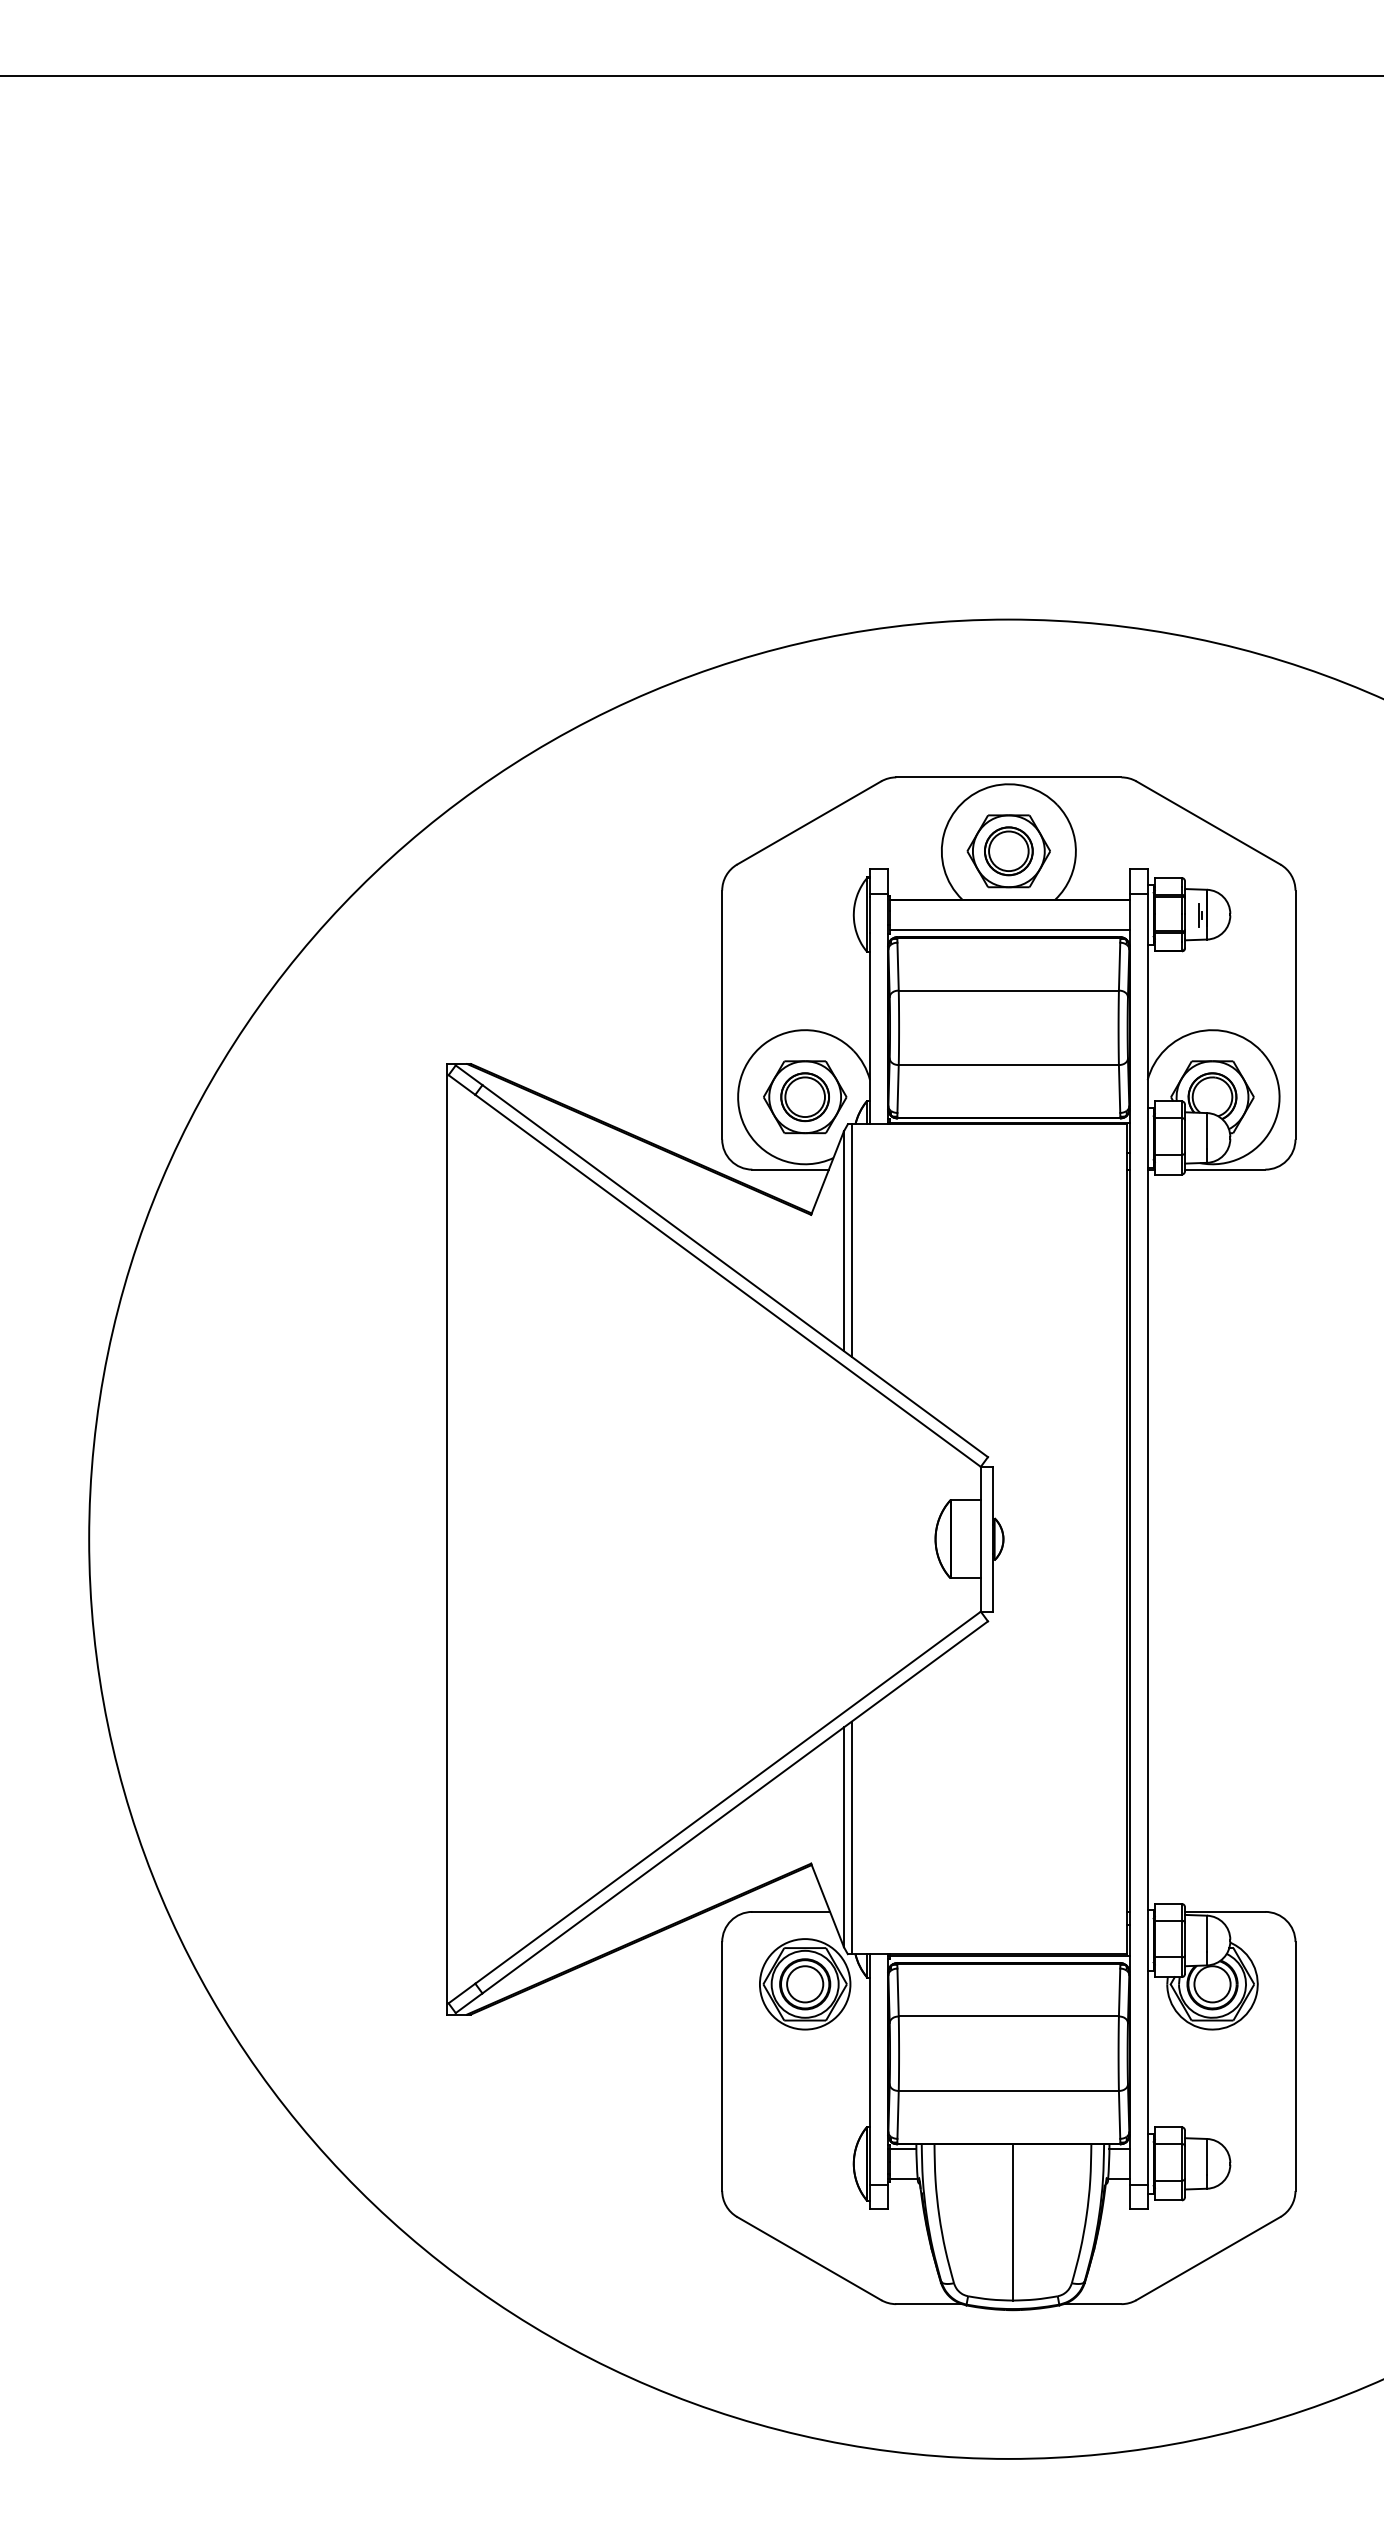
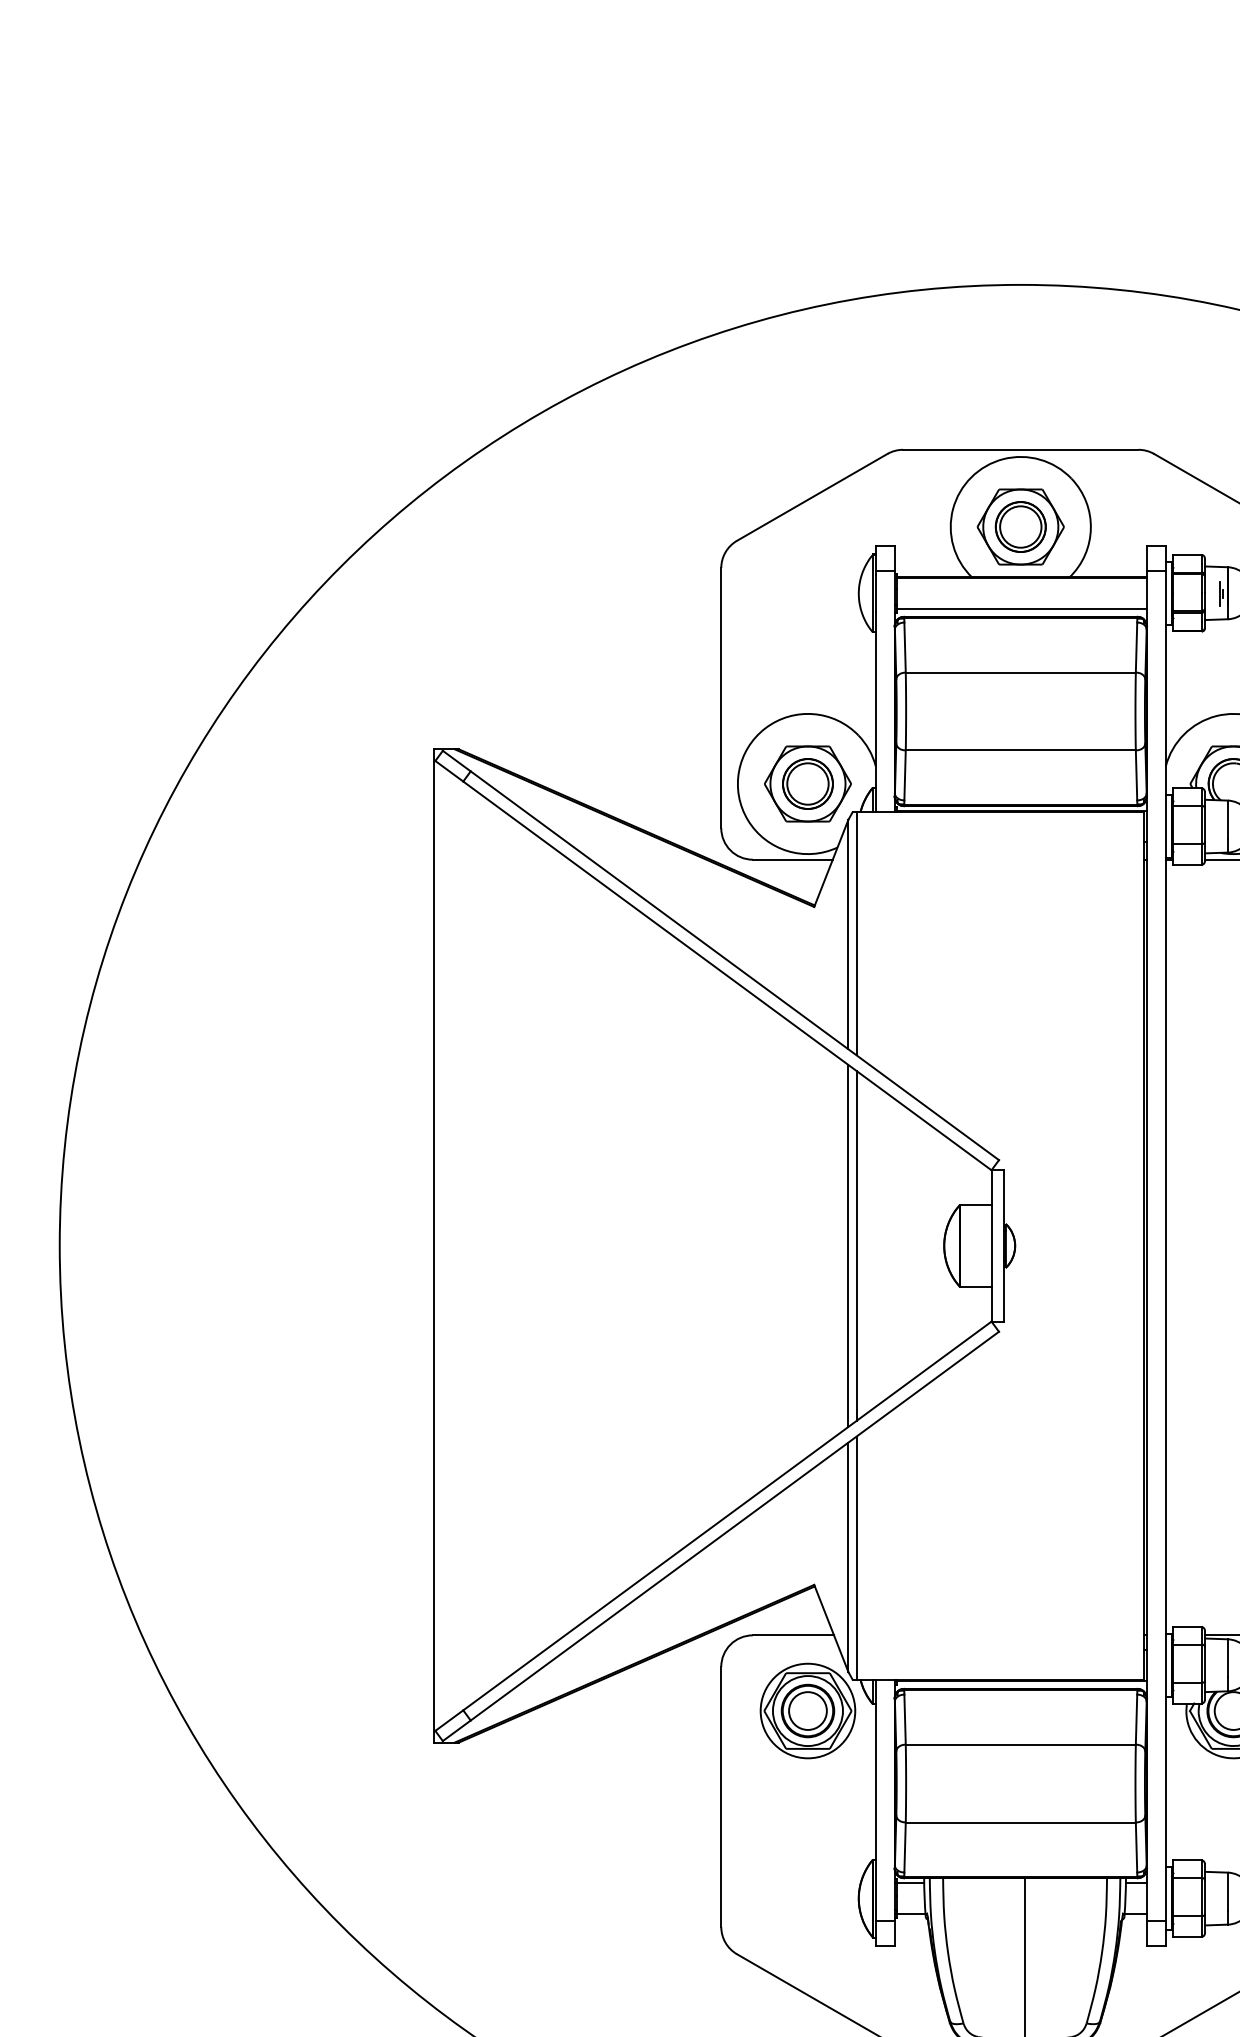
line: (851, 1538) -> (856, 1245), added
line: (843, 1539) -> (848, 1246), added

